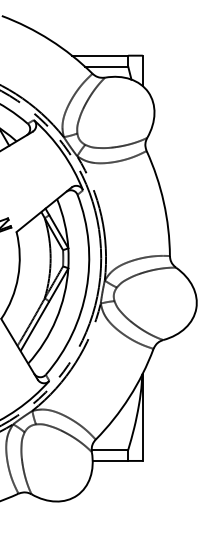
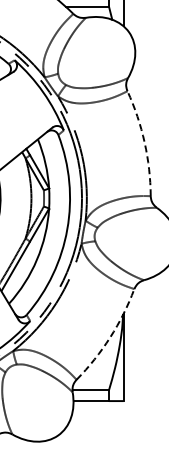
arc: (163, 202) -> (144, 142), solid -> dashed
arc: (129, 397) -> (110, 337), solid -> dashed

